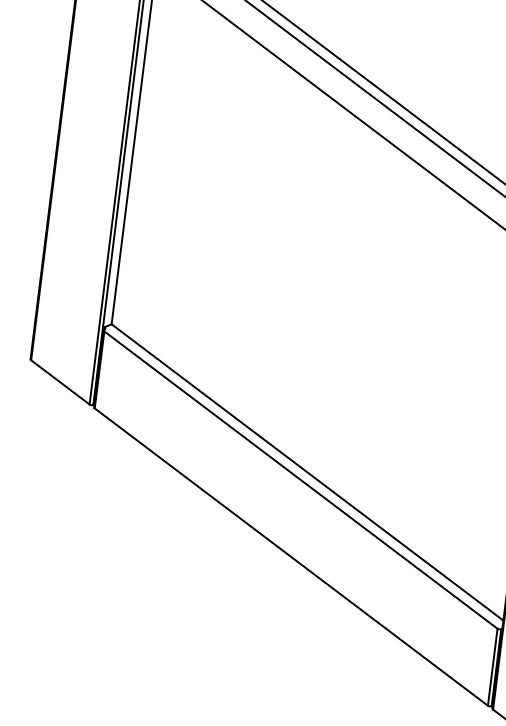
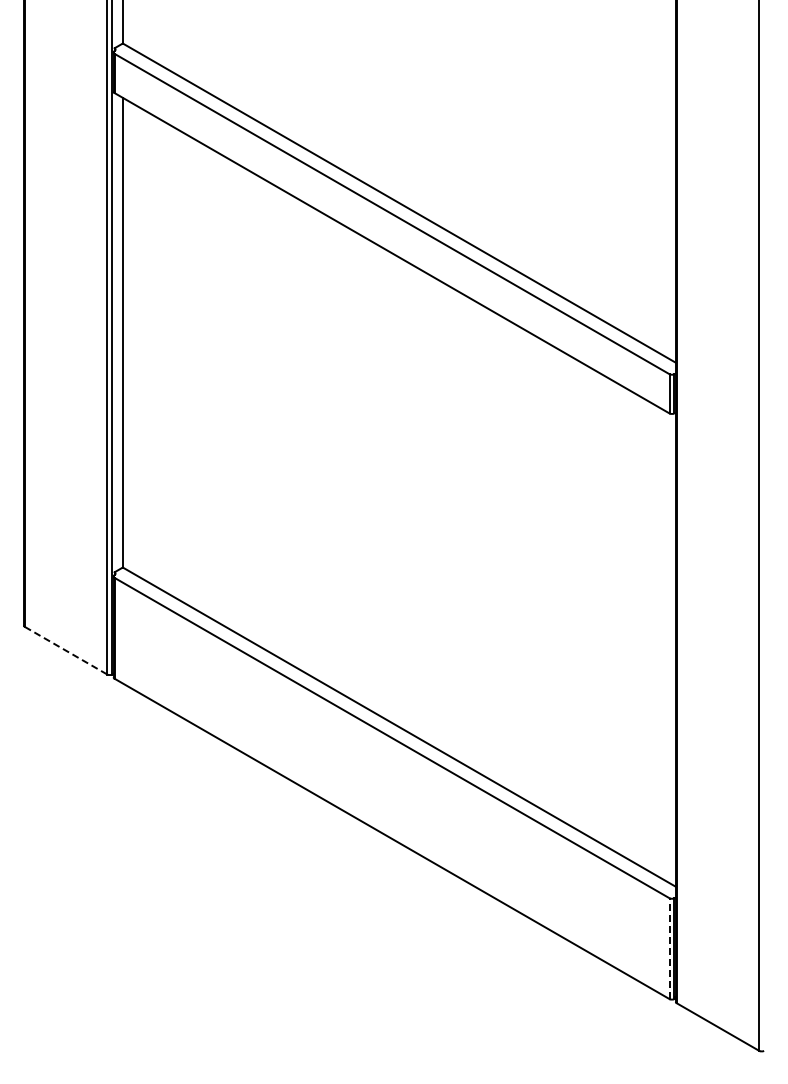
line: (60, 382) -> (66, 650), solid -> dashed
line: (492, 667) -> (669, 948), solid -> dashed

